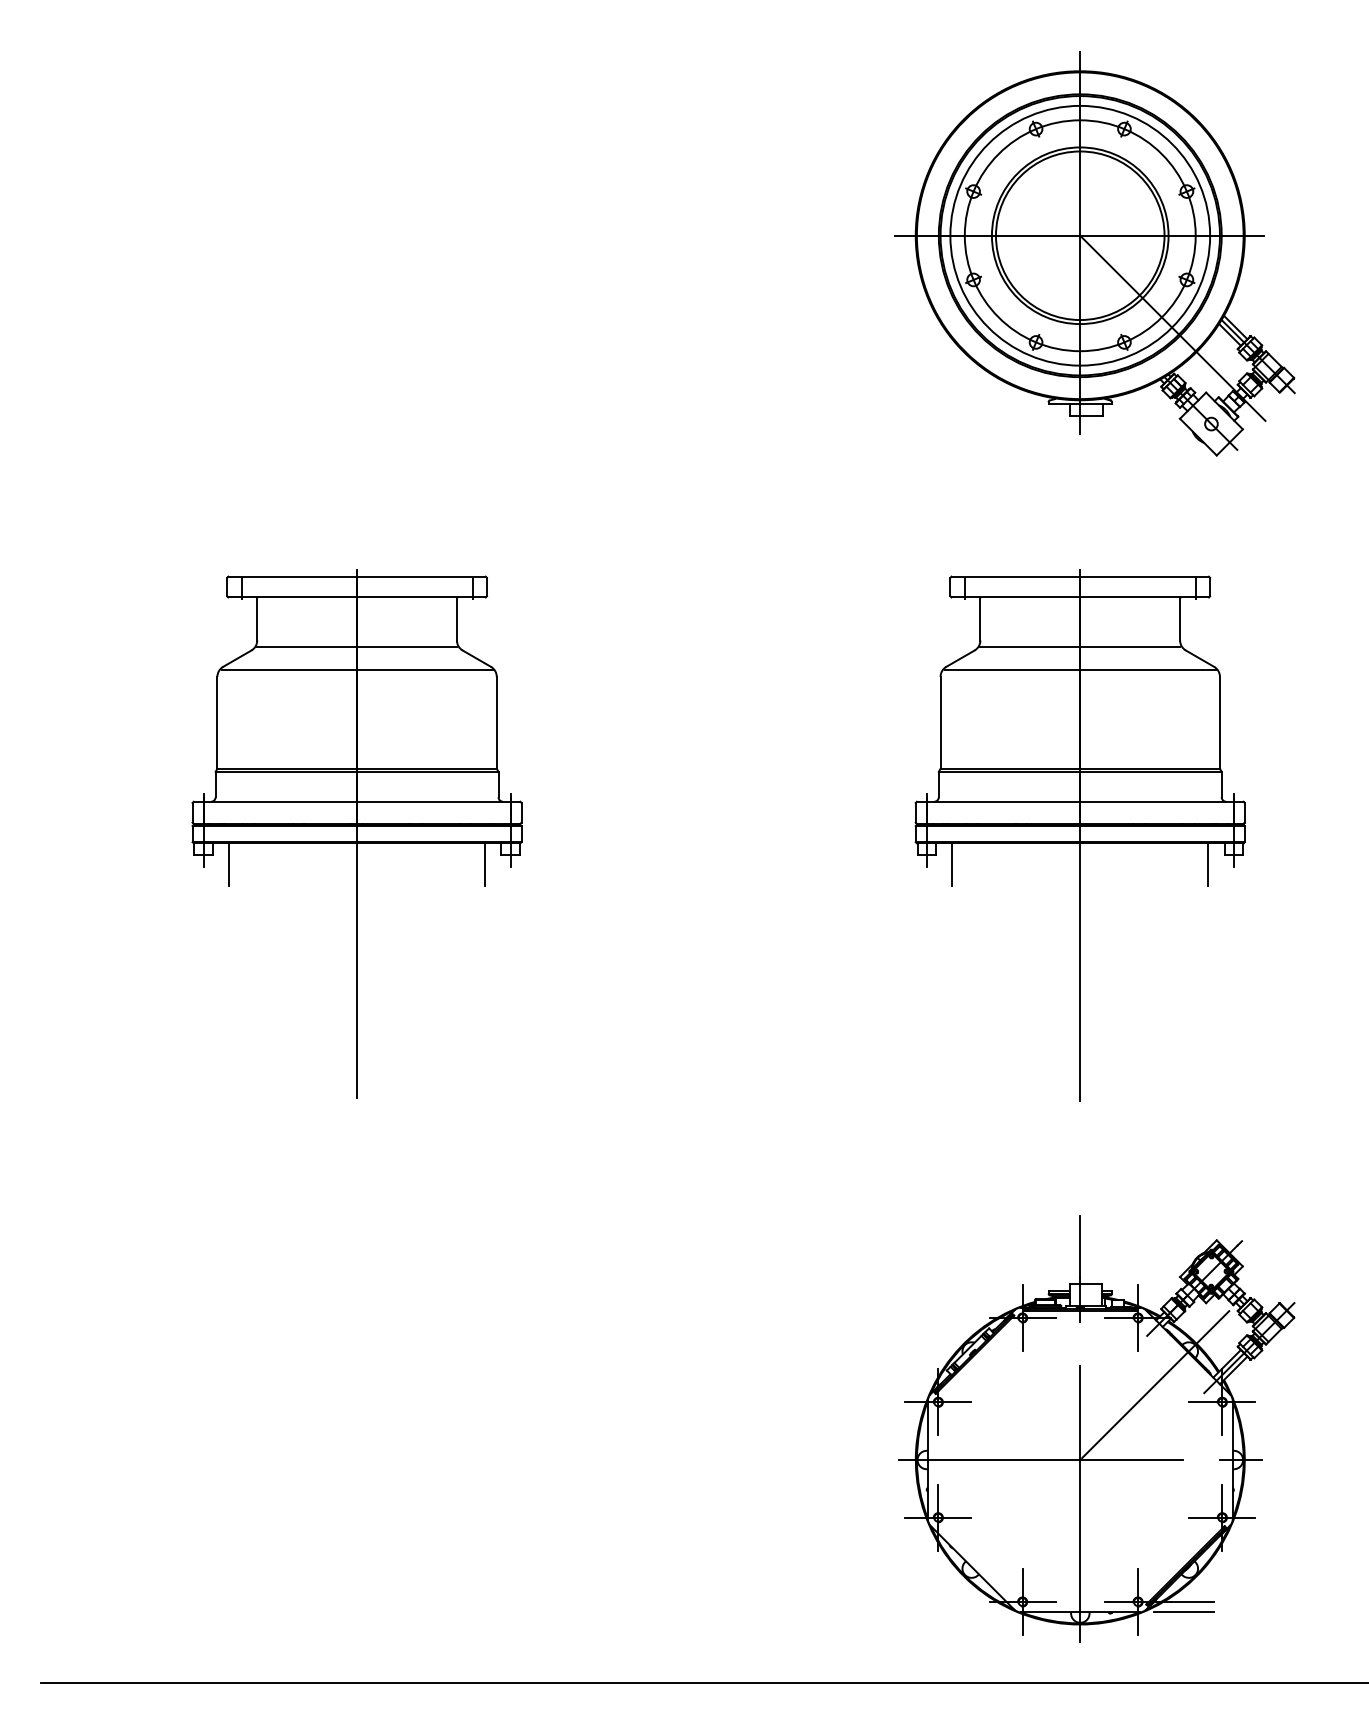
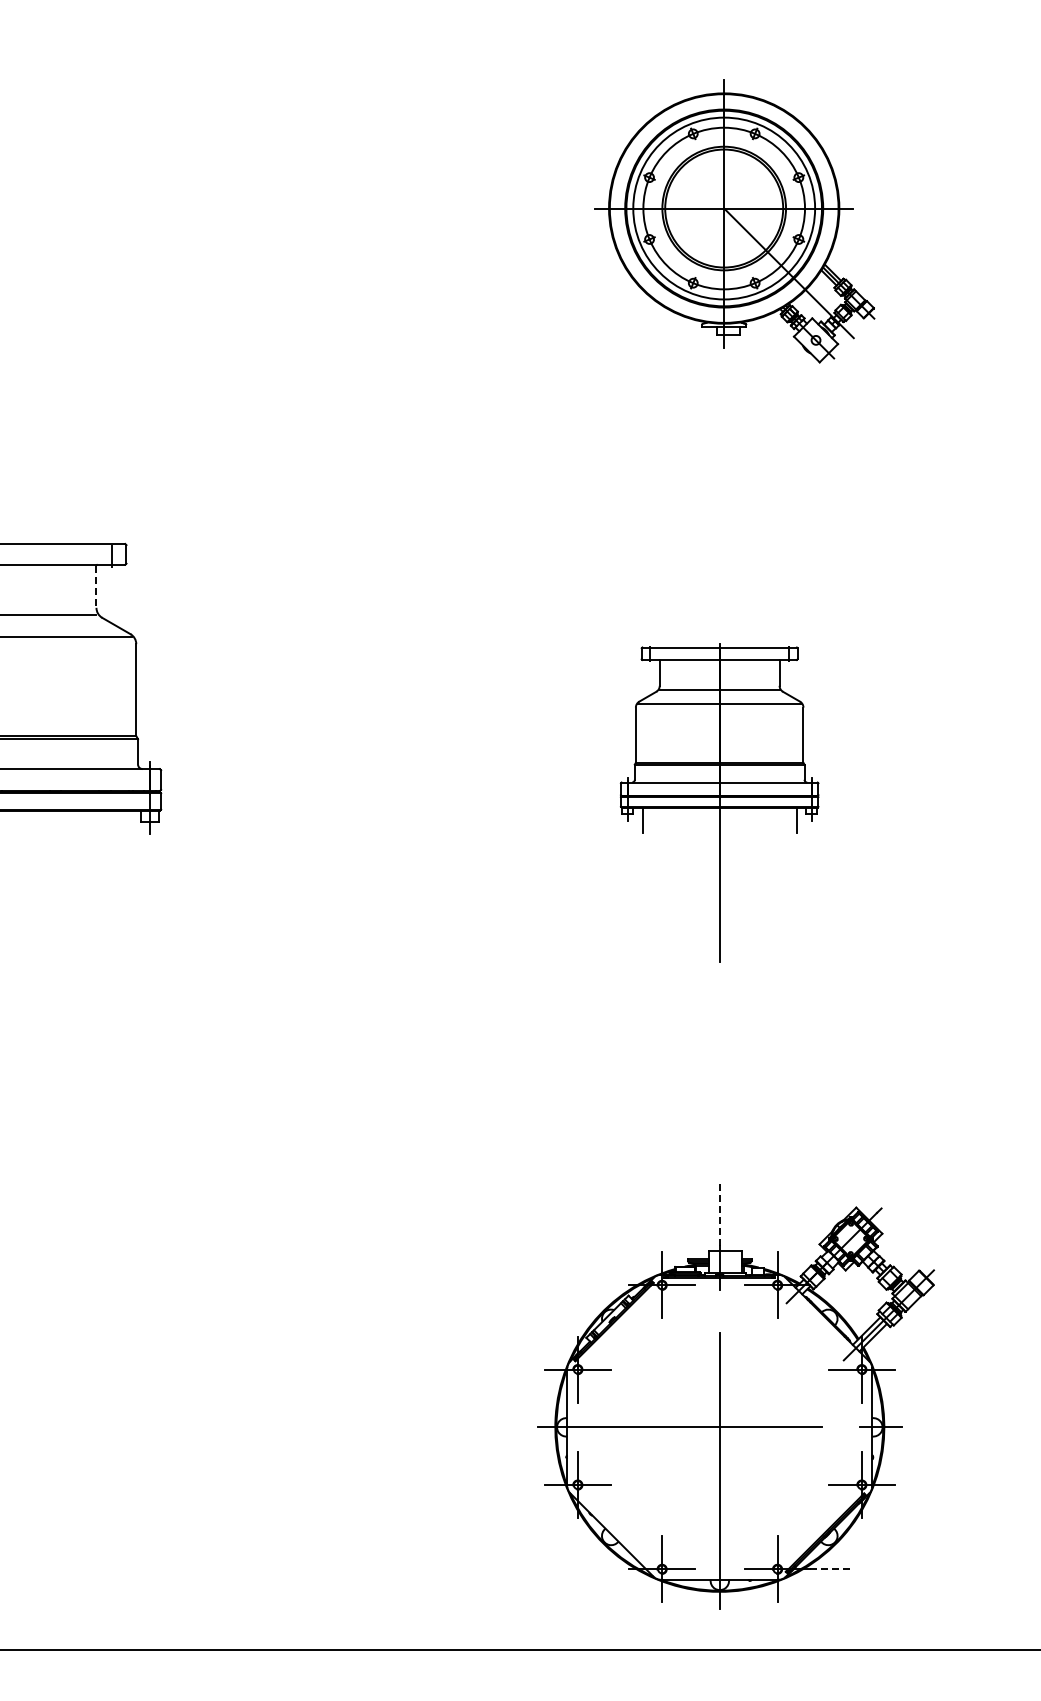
part: (1094, 253) -> (734, 220), size x0.7
line: (456, 619) -> (96, 586), solid -> dashed
part: (1079, 835) -> (719, 802), size x0.6
line: (485, 864) -> (125, 831), removed
line: (1080, 1246) -> (720, 1213), solid -> dashed
line: (1155, 1384) -> (795, 1351), removed
line: (1192, 1602) -> (832, 1569), solid -> dashed
line: (1183, 1612) -> (823, 1579), removed

